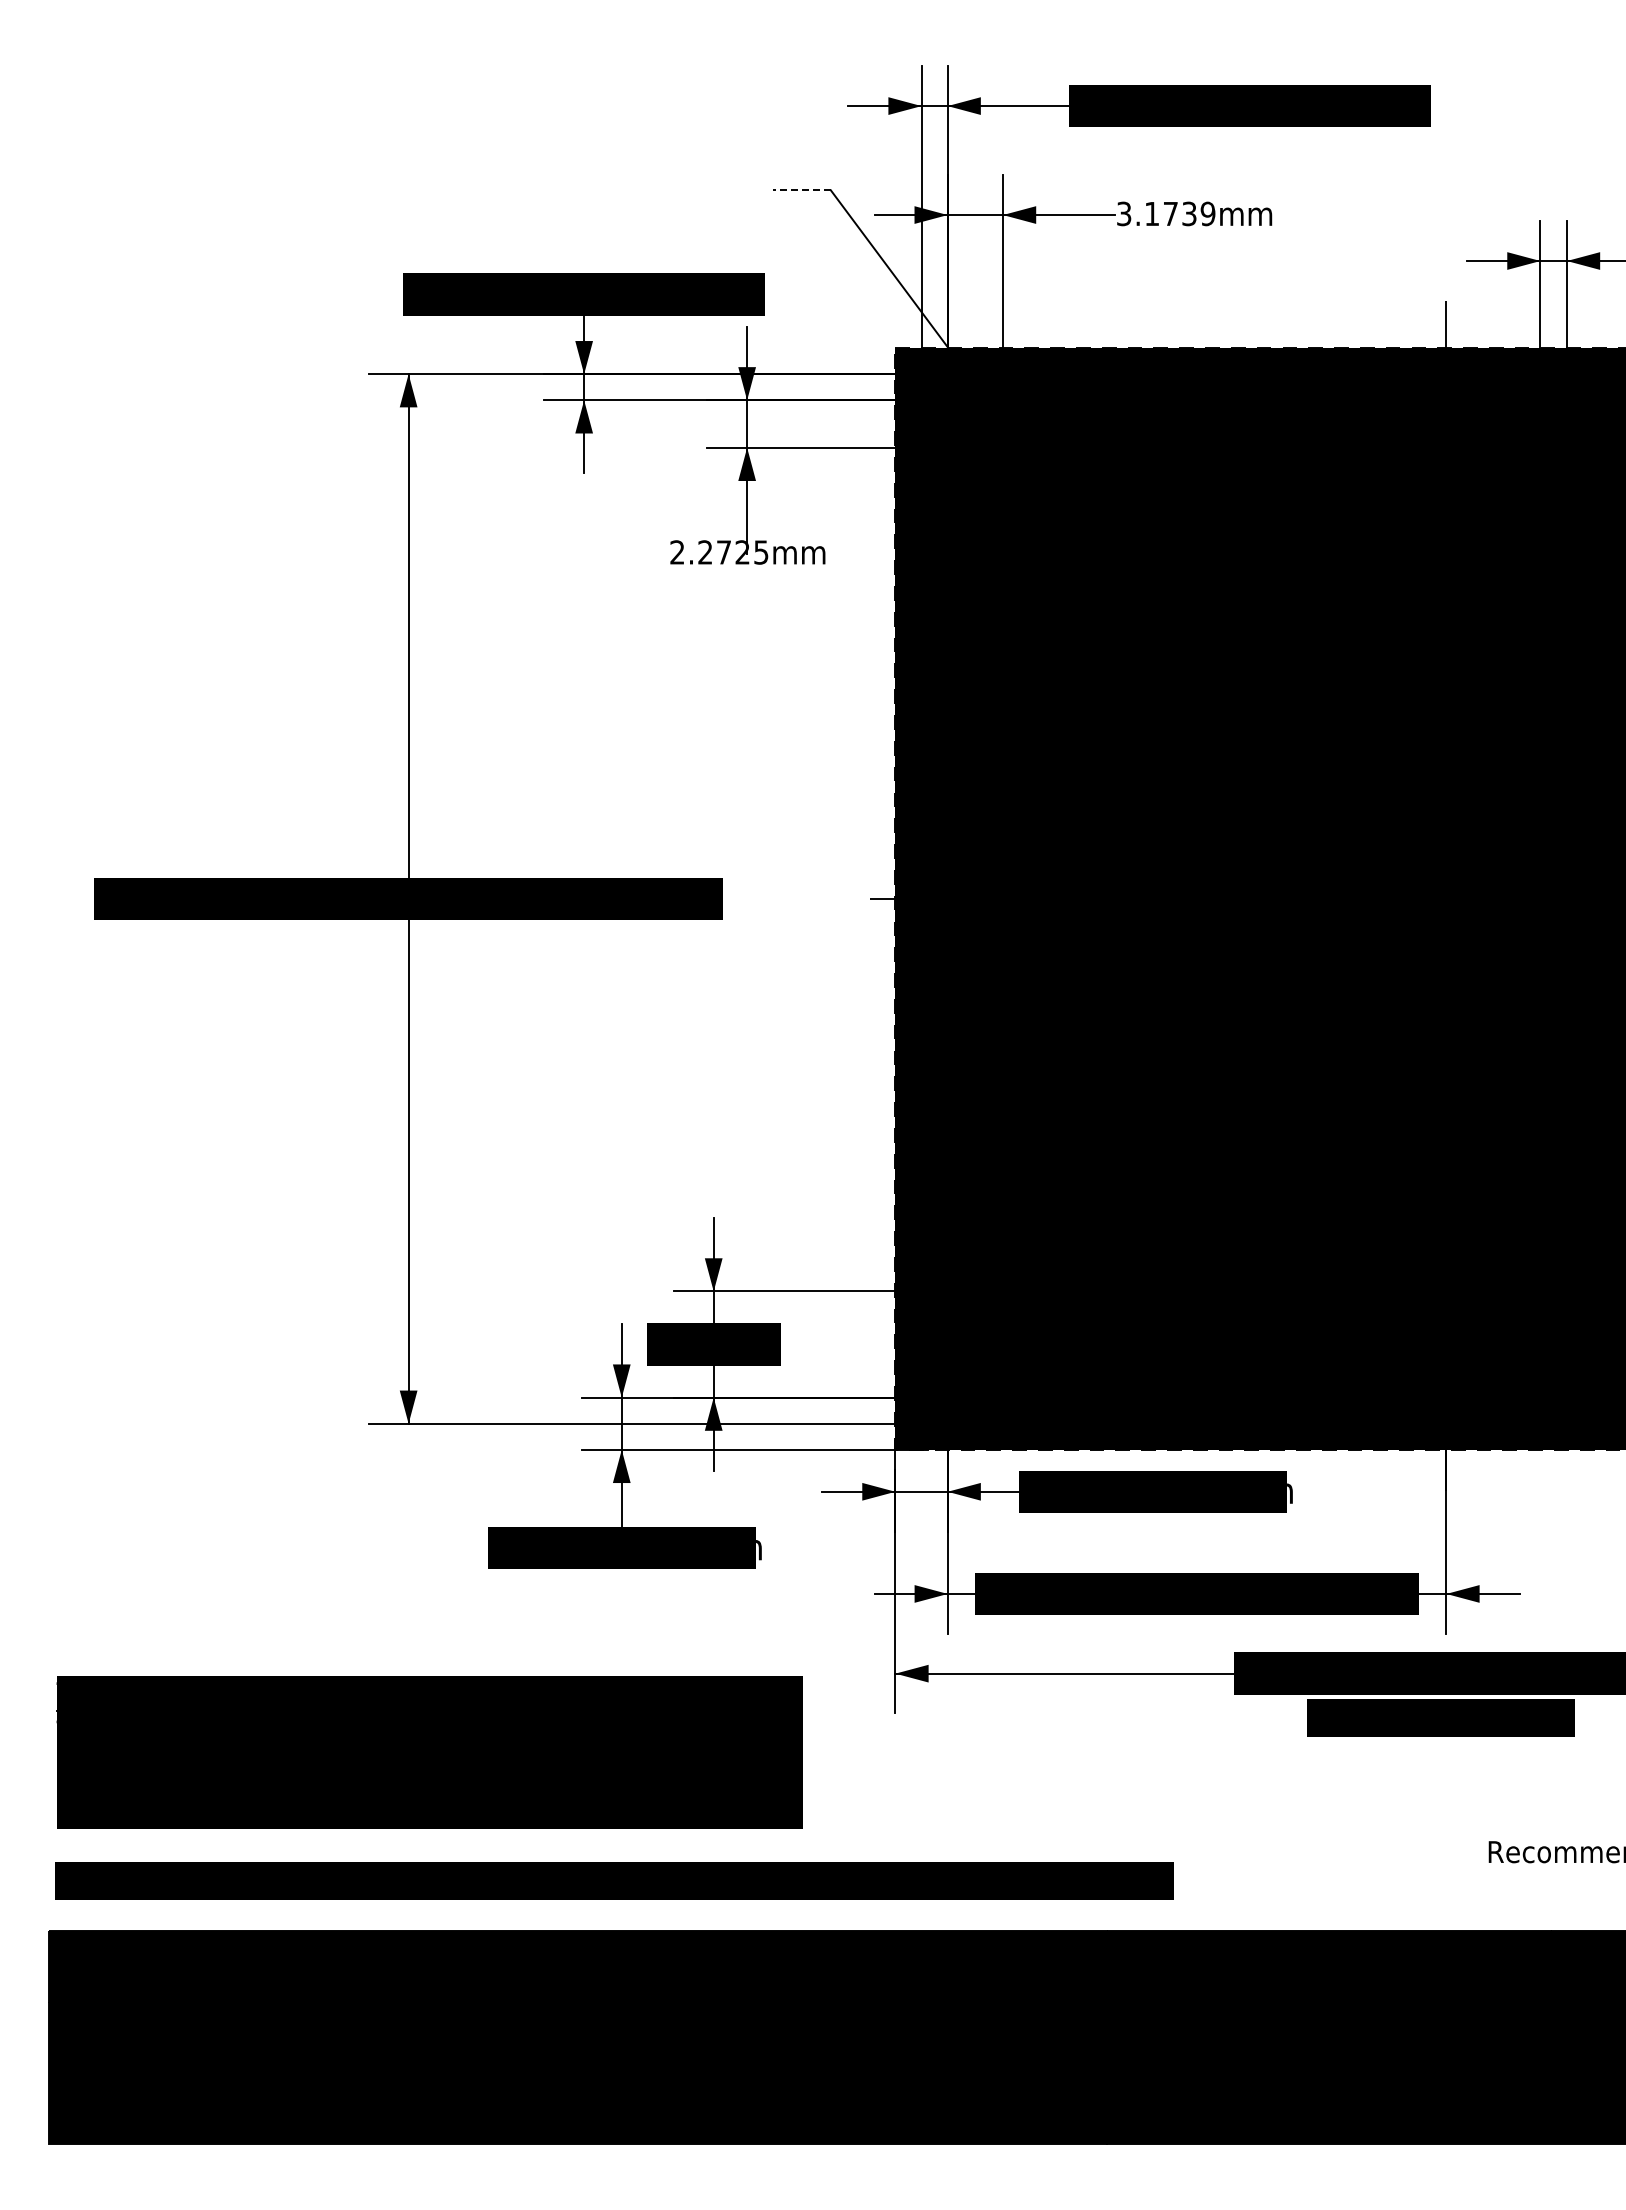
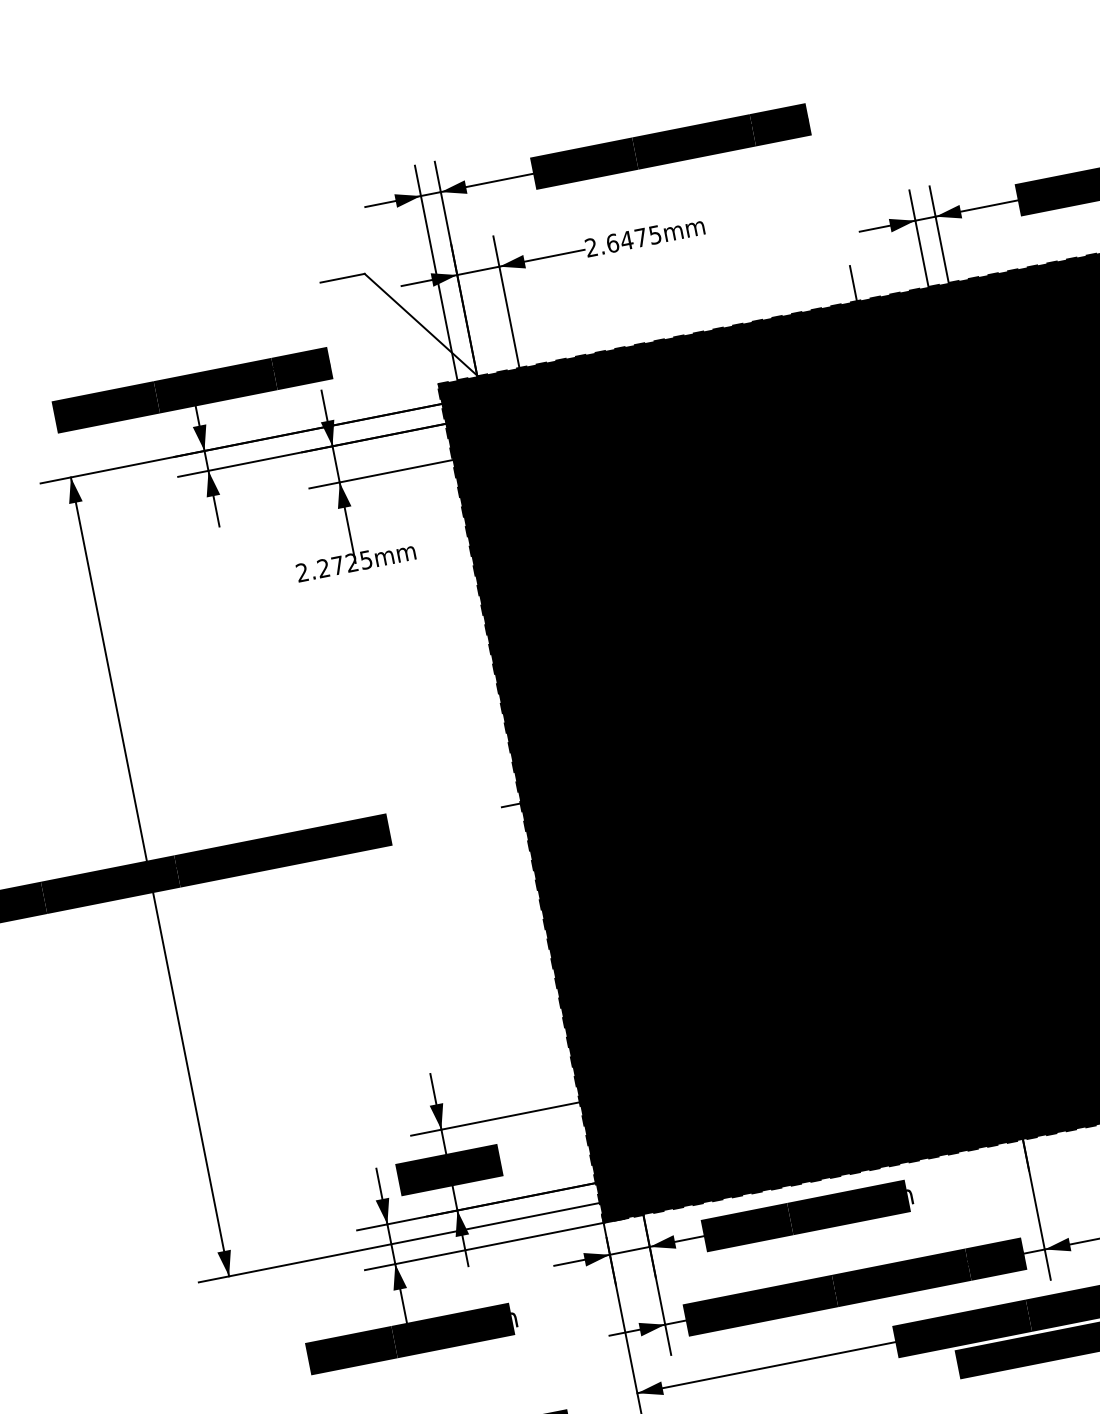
line: (801, 190) -> (342, 278), dashed -> solid
text: (1166, 213) -> (623, 240), 3.1739mm -> 2.6475mm

